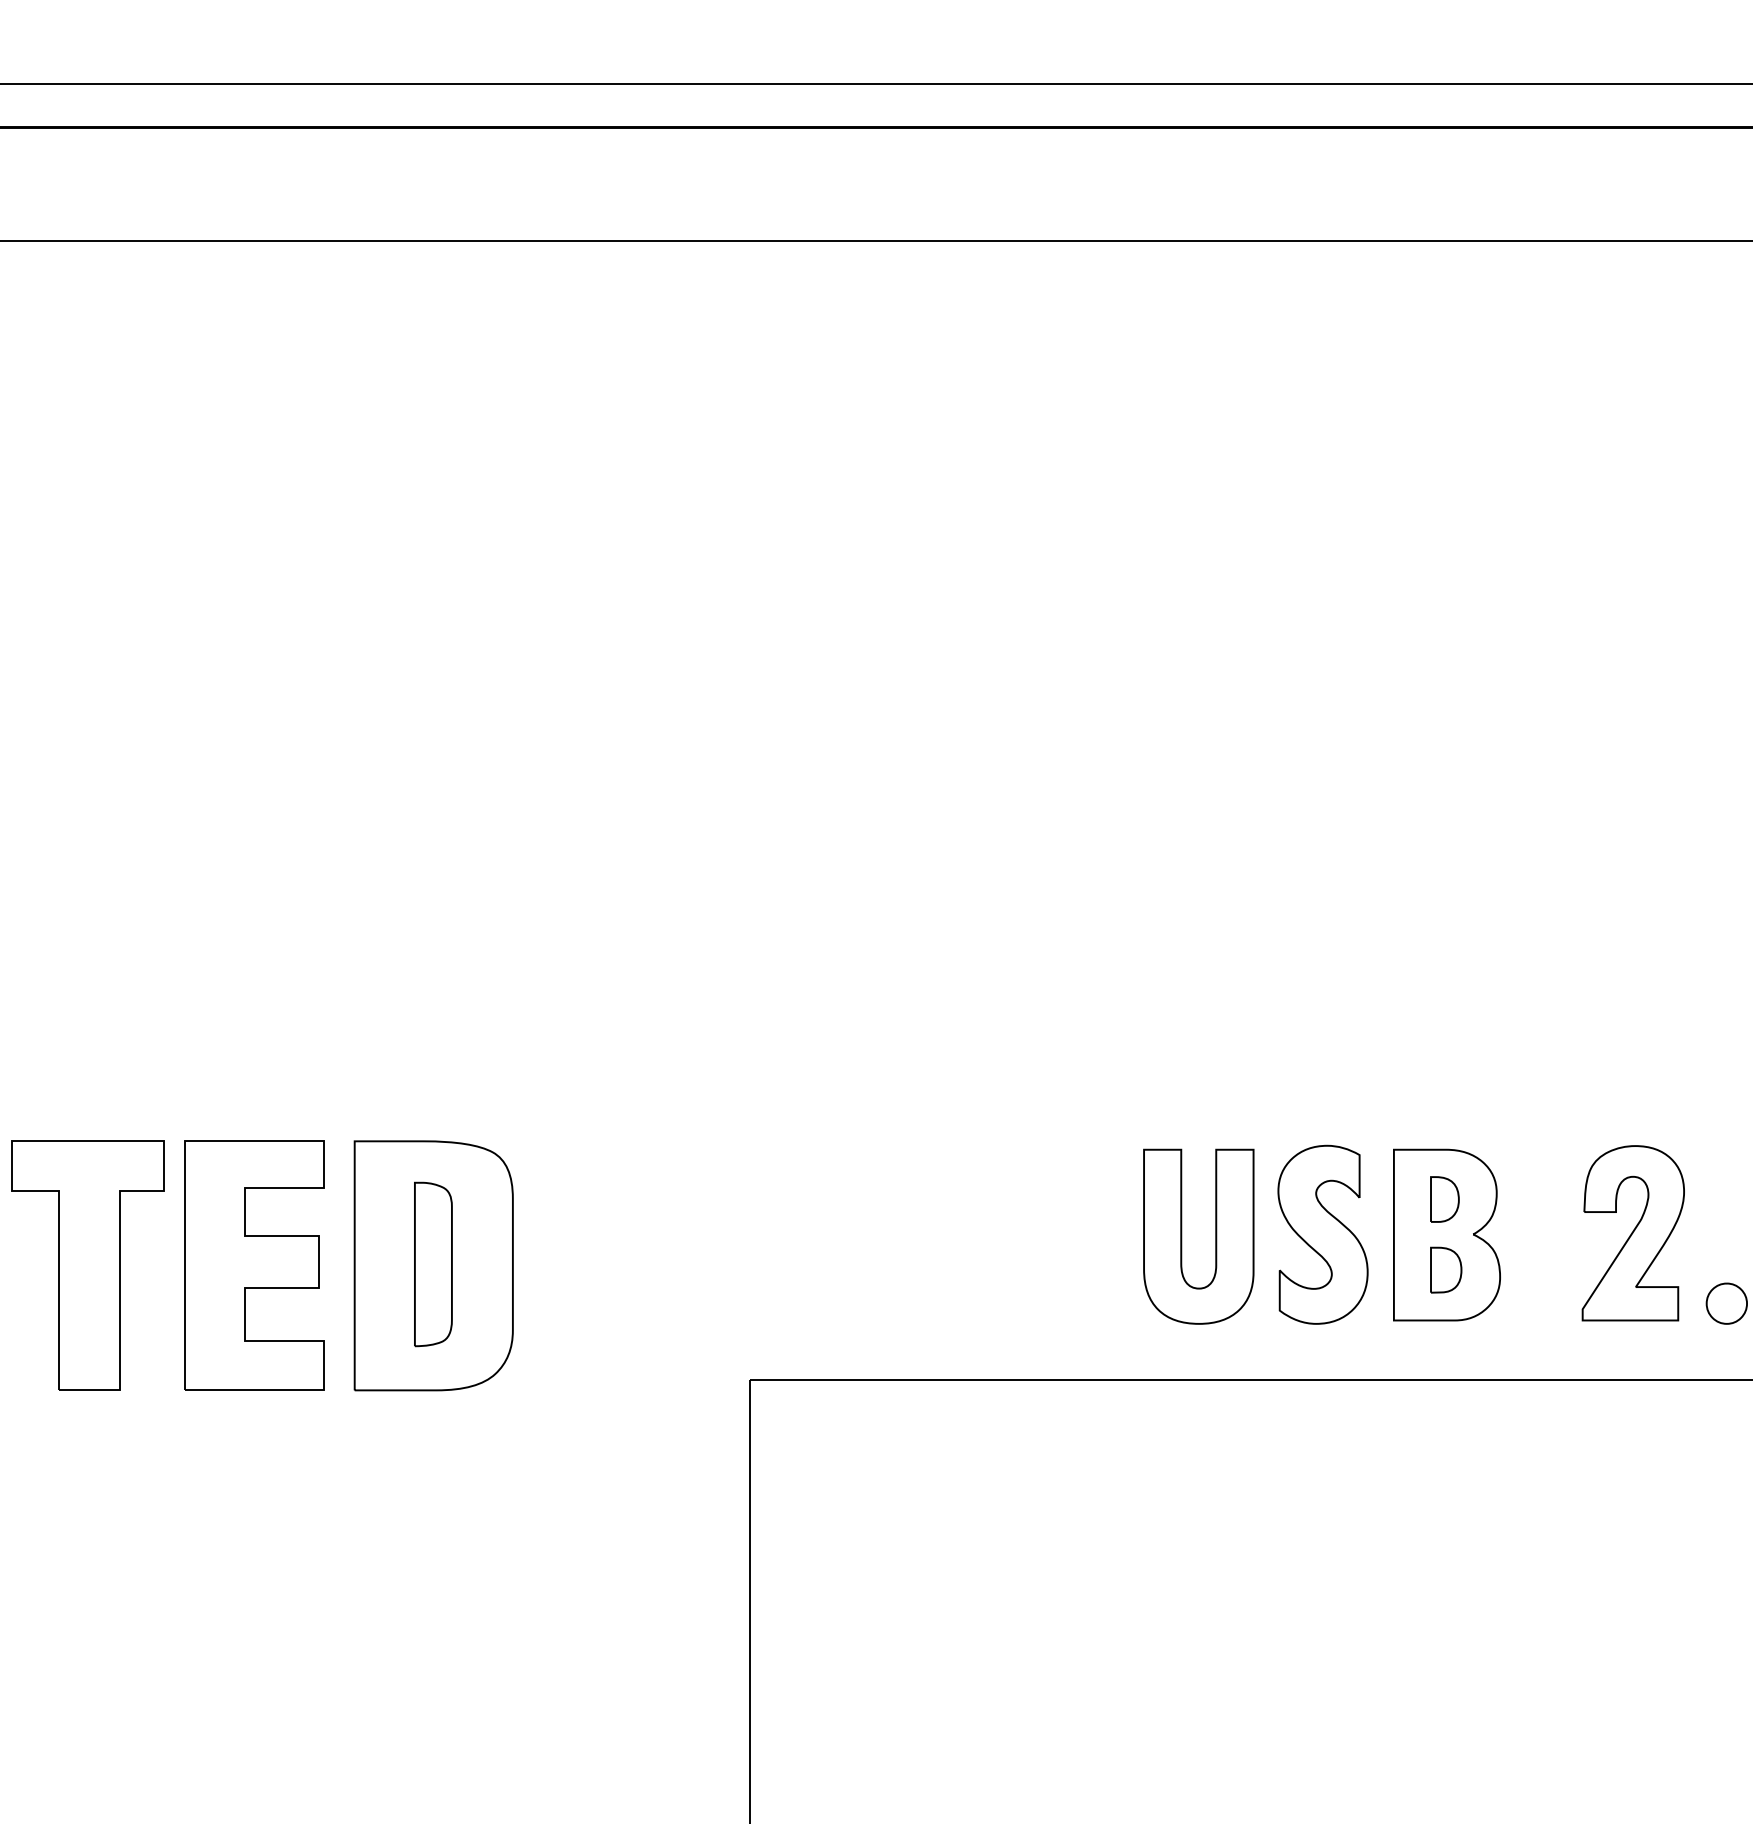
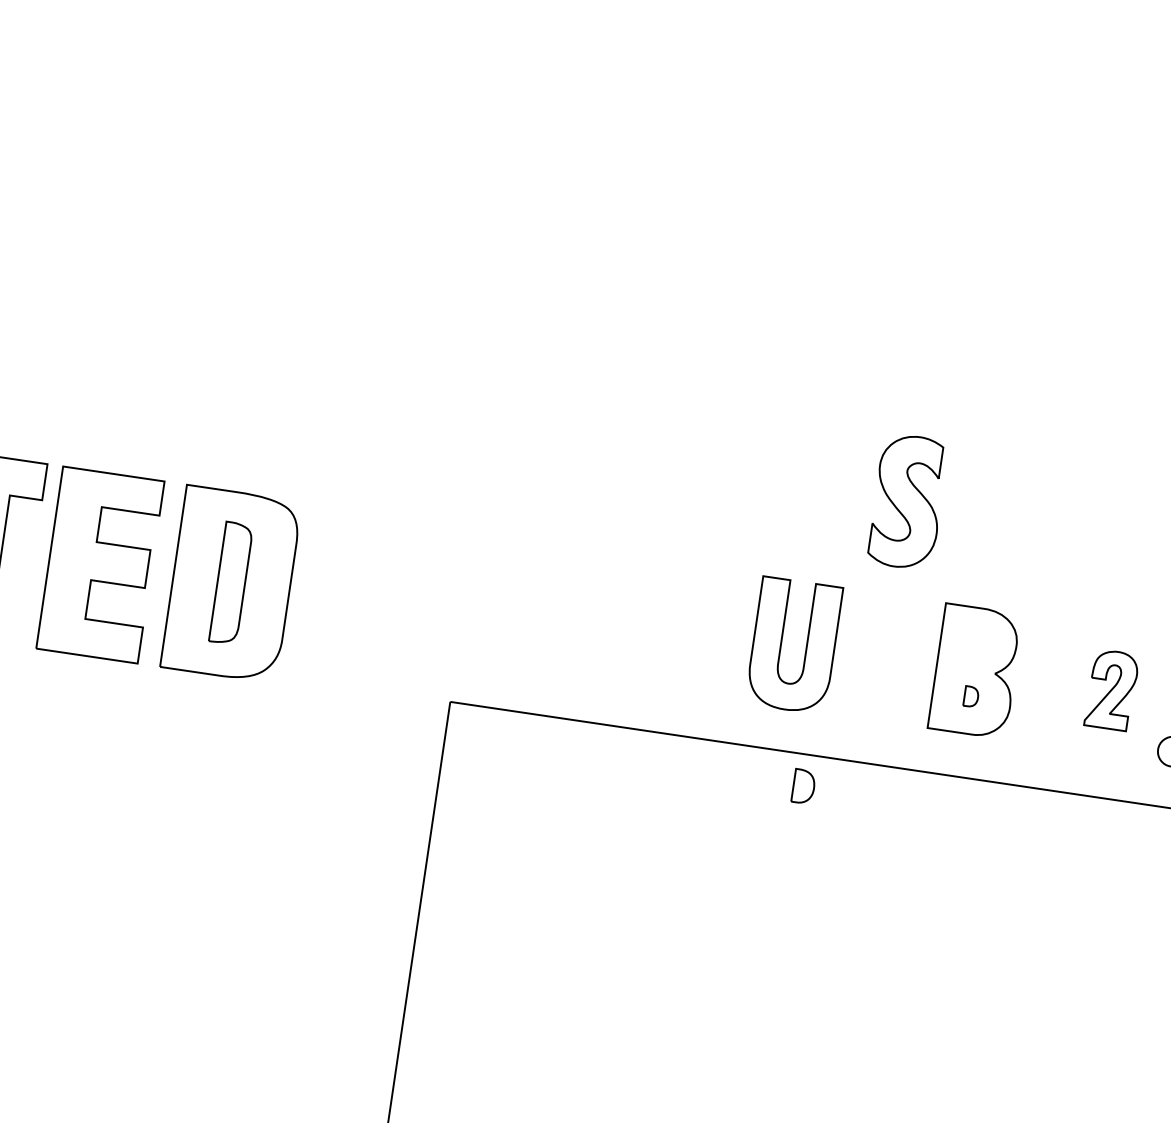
part: (1444, 1199) -> (803, 786), moved
part: (1632, 1233) -> (1111, 690), size x0.6
part: (1322, 1234) -> (907, 501), moved
part: (1446, 1269) -> (971, 696), size x0.6

